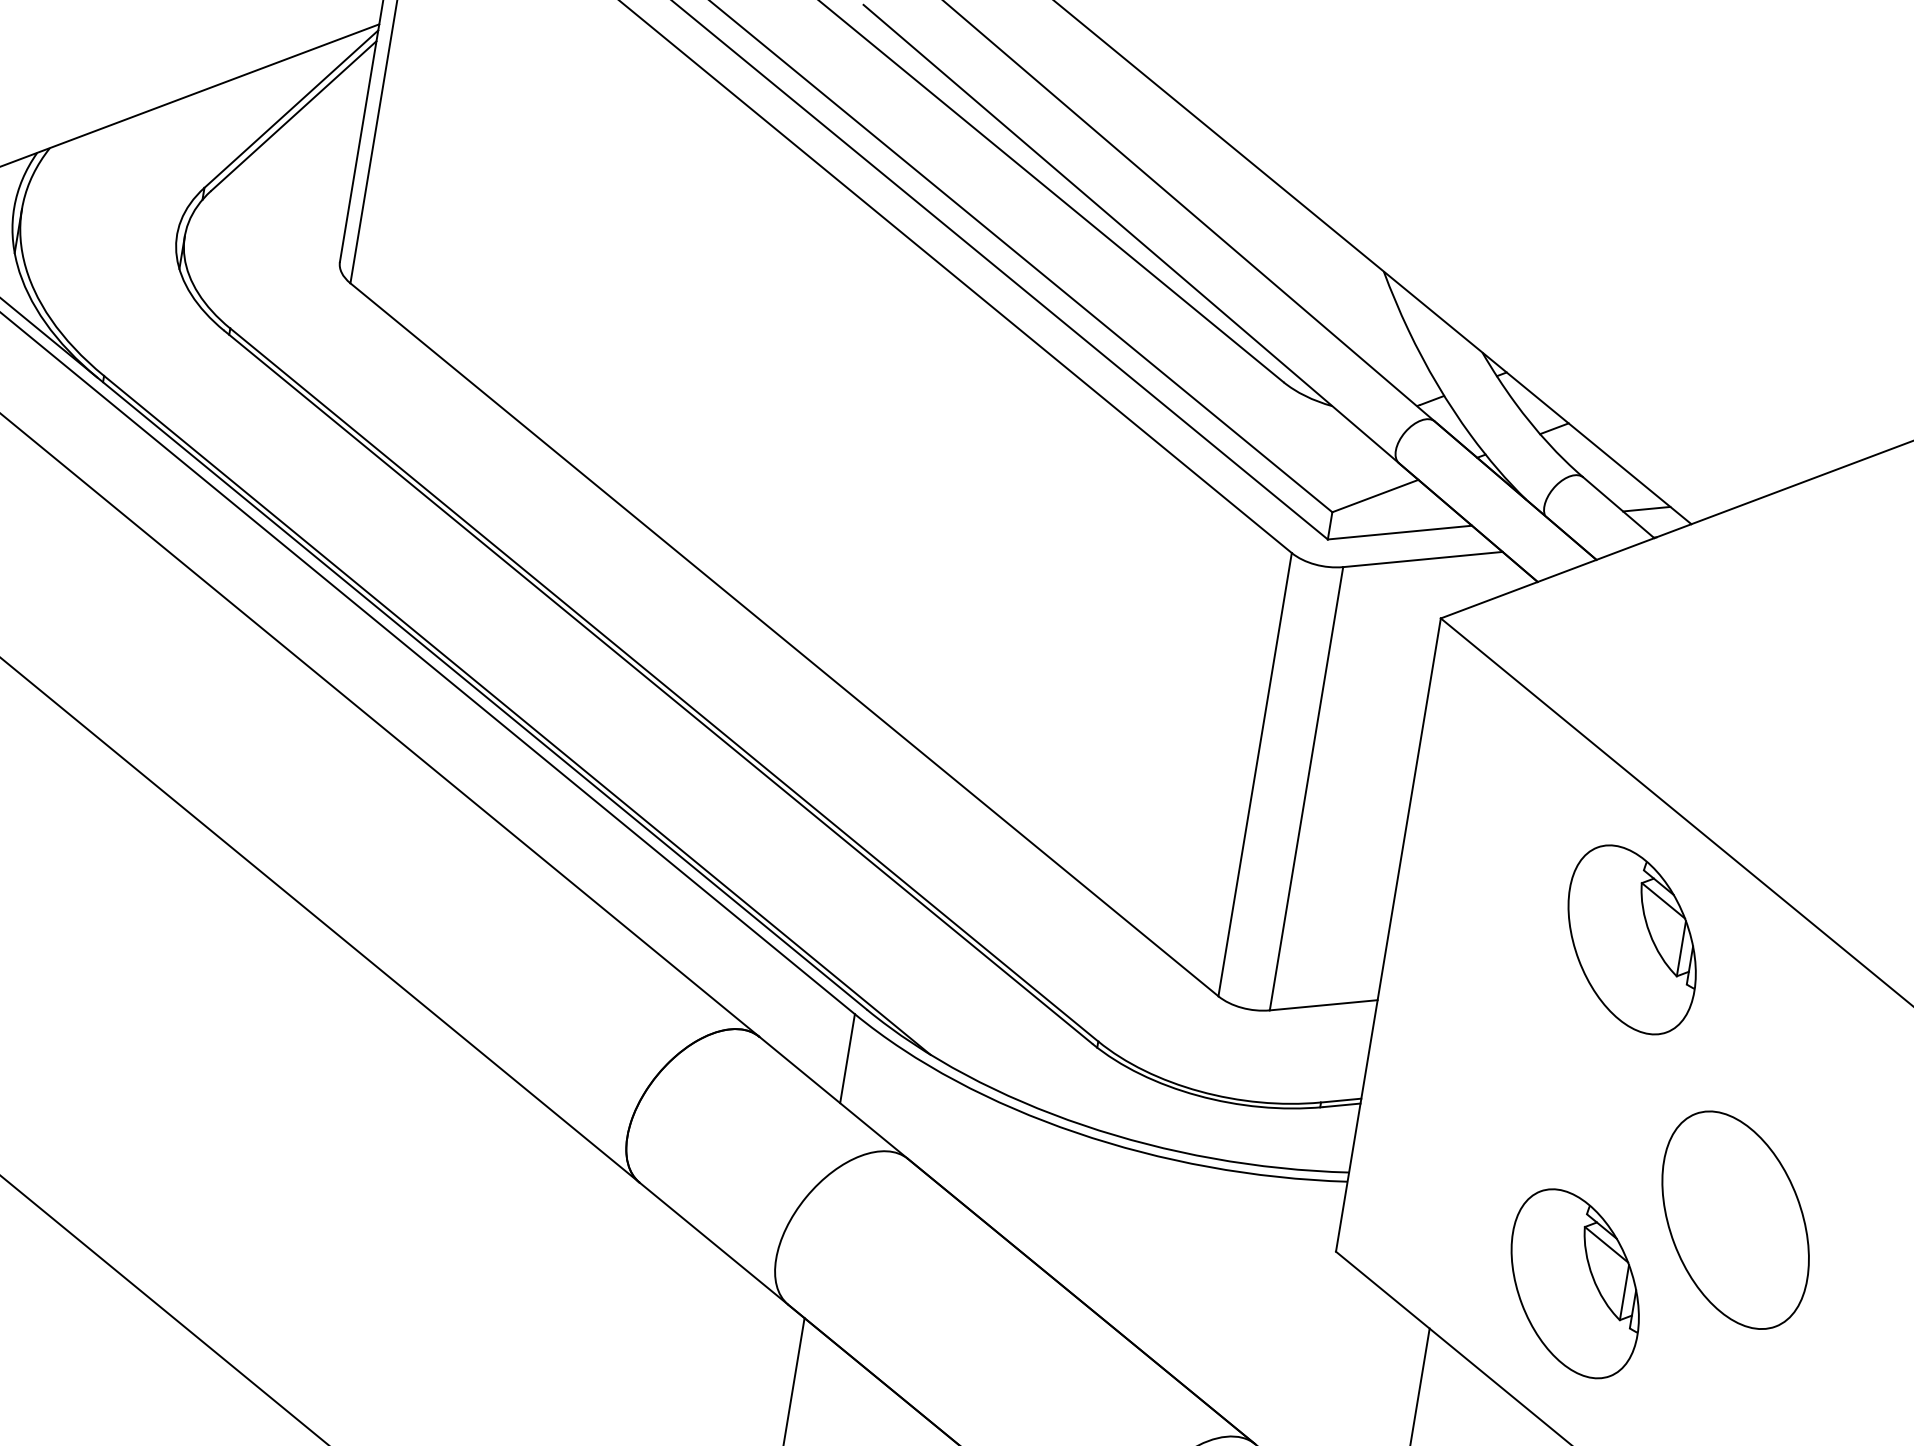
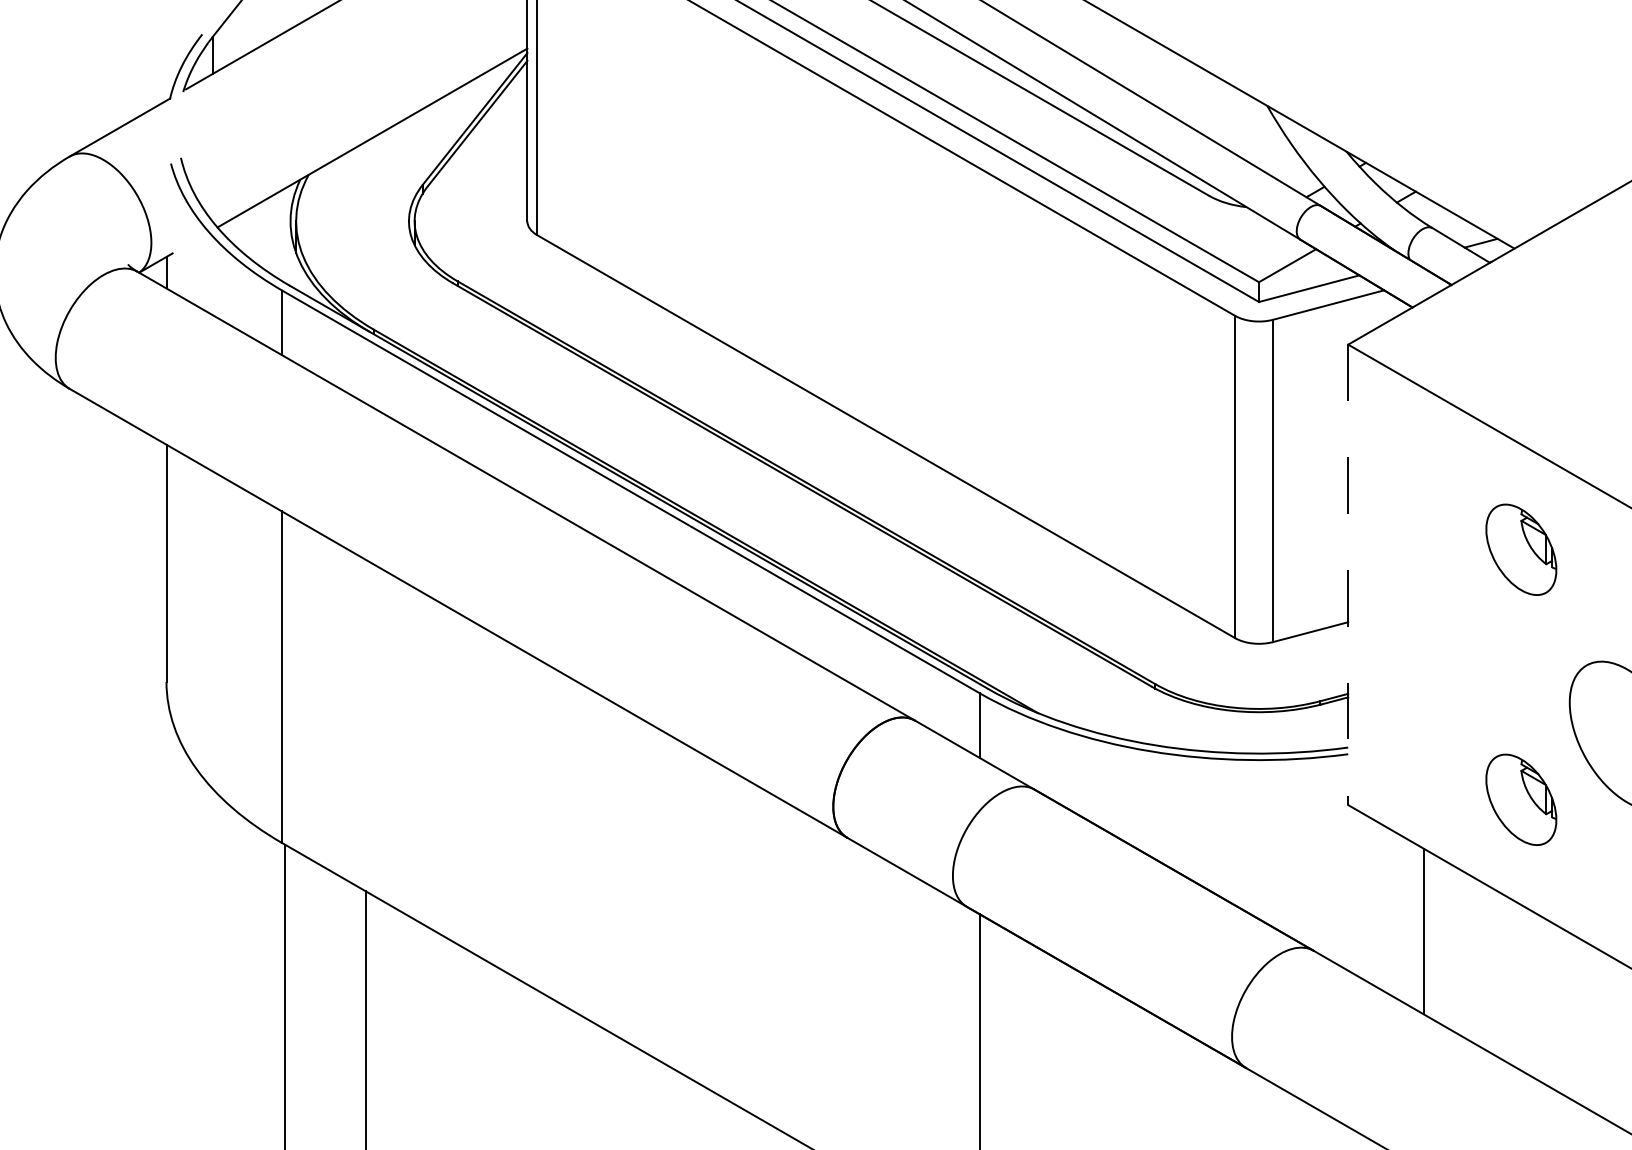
line: (1388, 935) -> (1348, 575), solid -> dashed
part: (1632, 939) -> (1521, 549), size x0.7
part: (1575, 1283) -> (1521, 799), size x0.7

